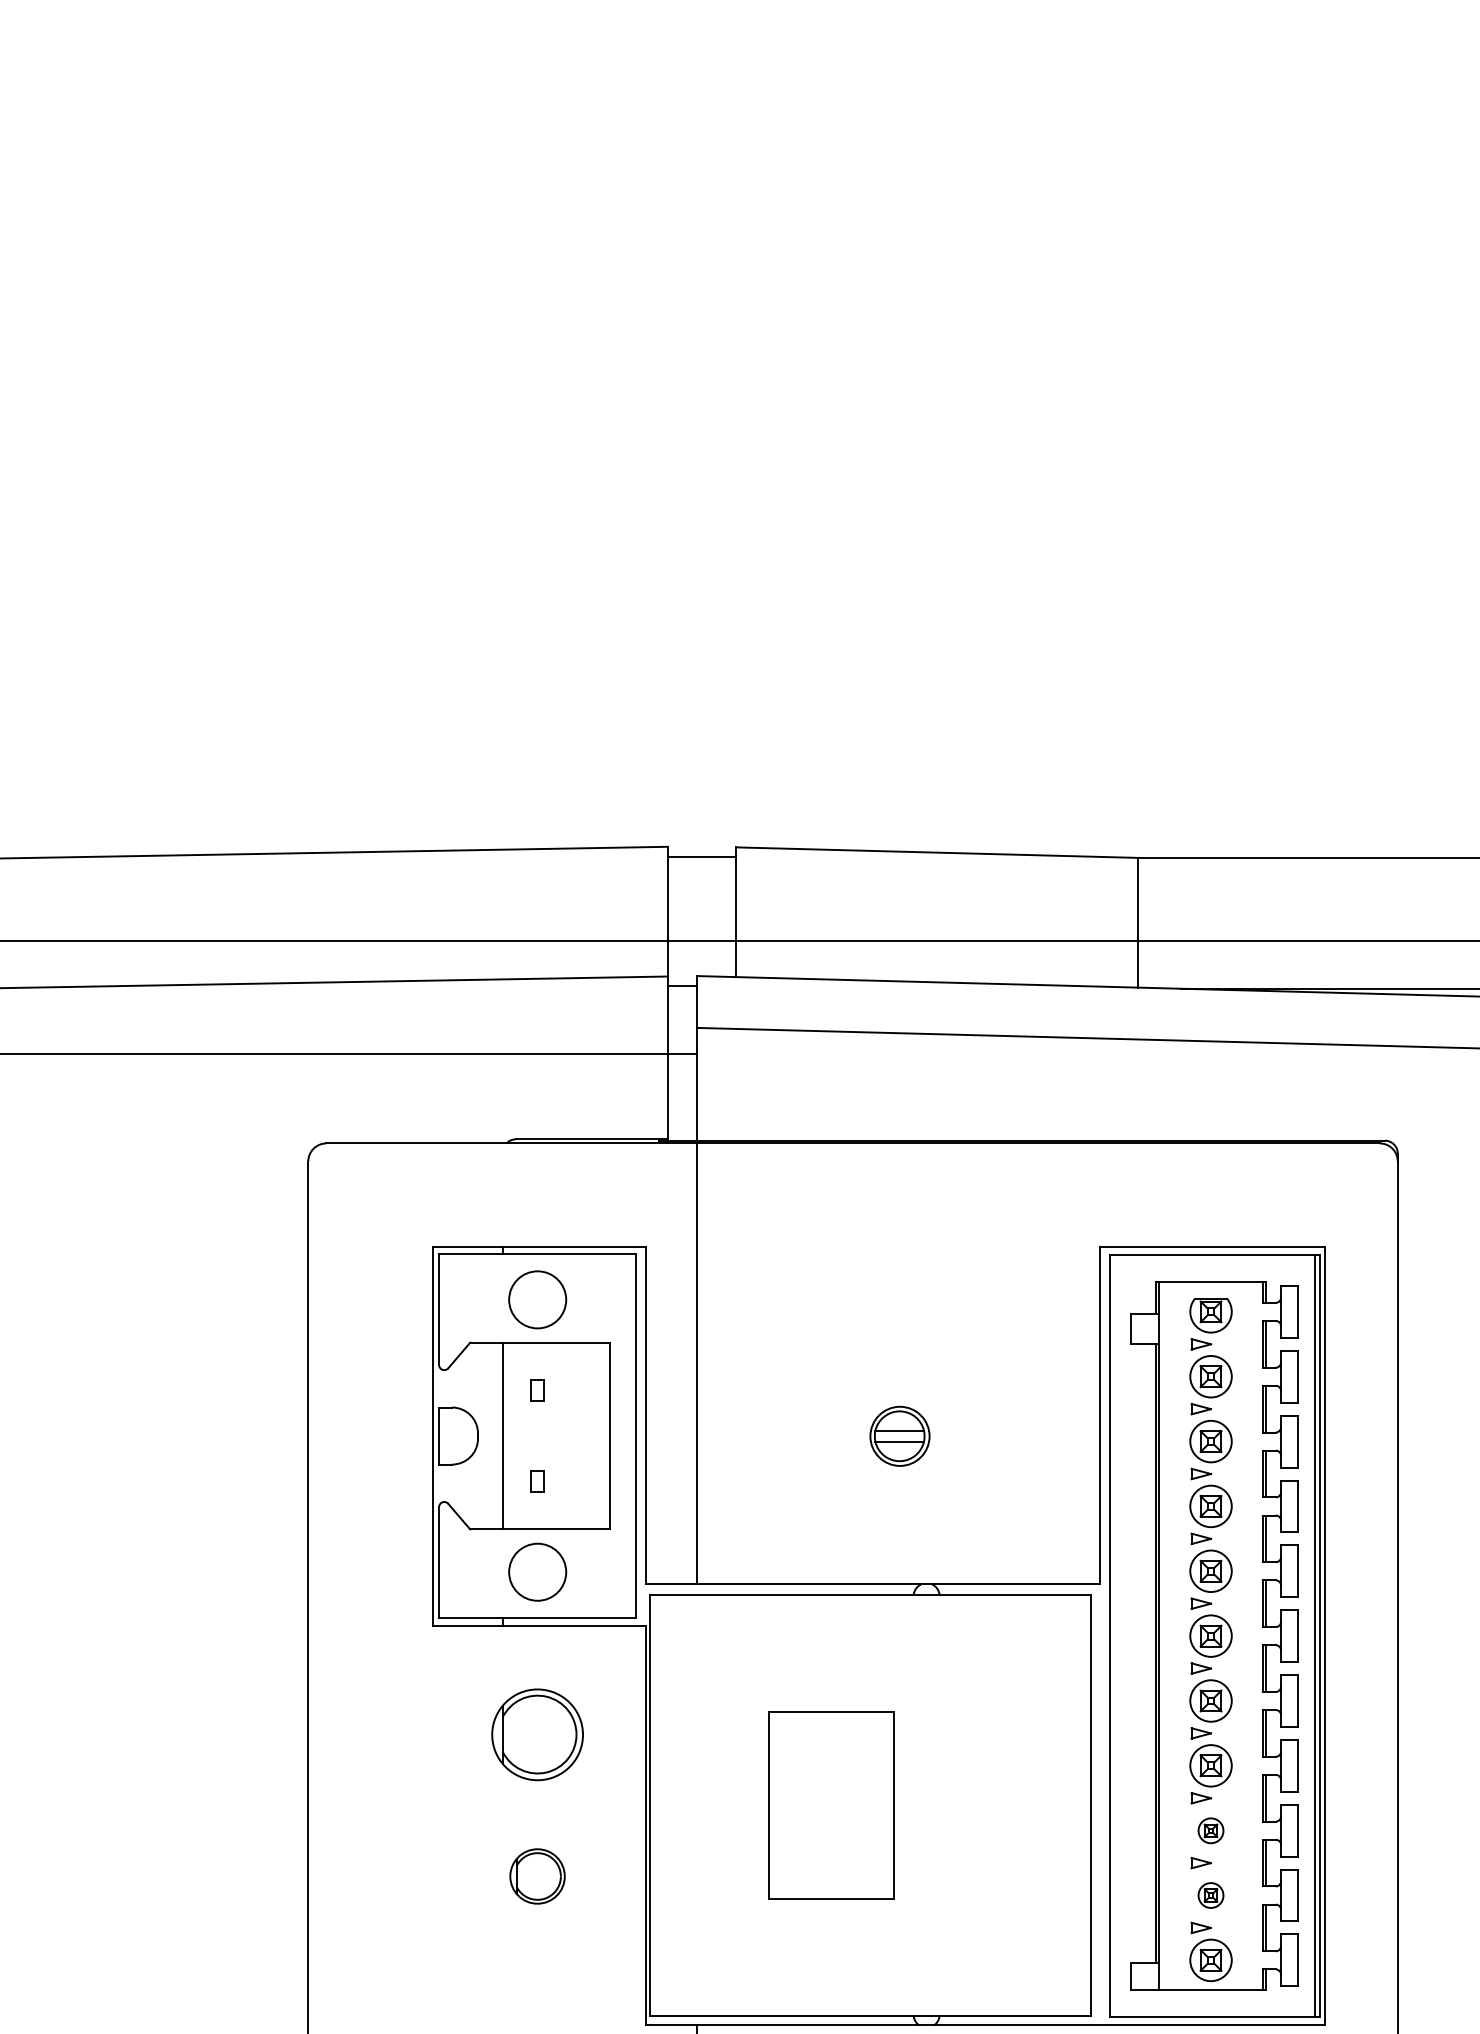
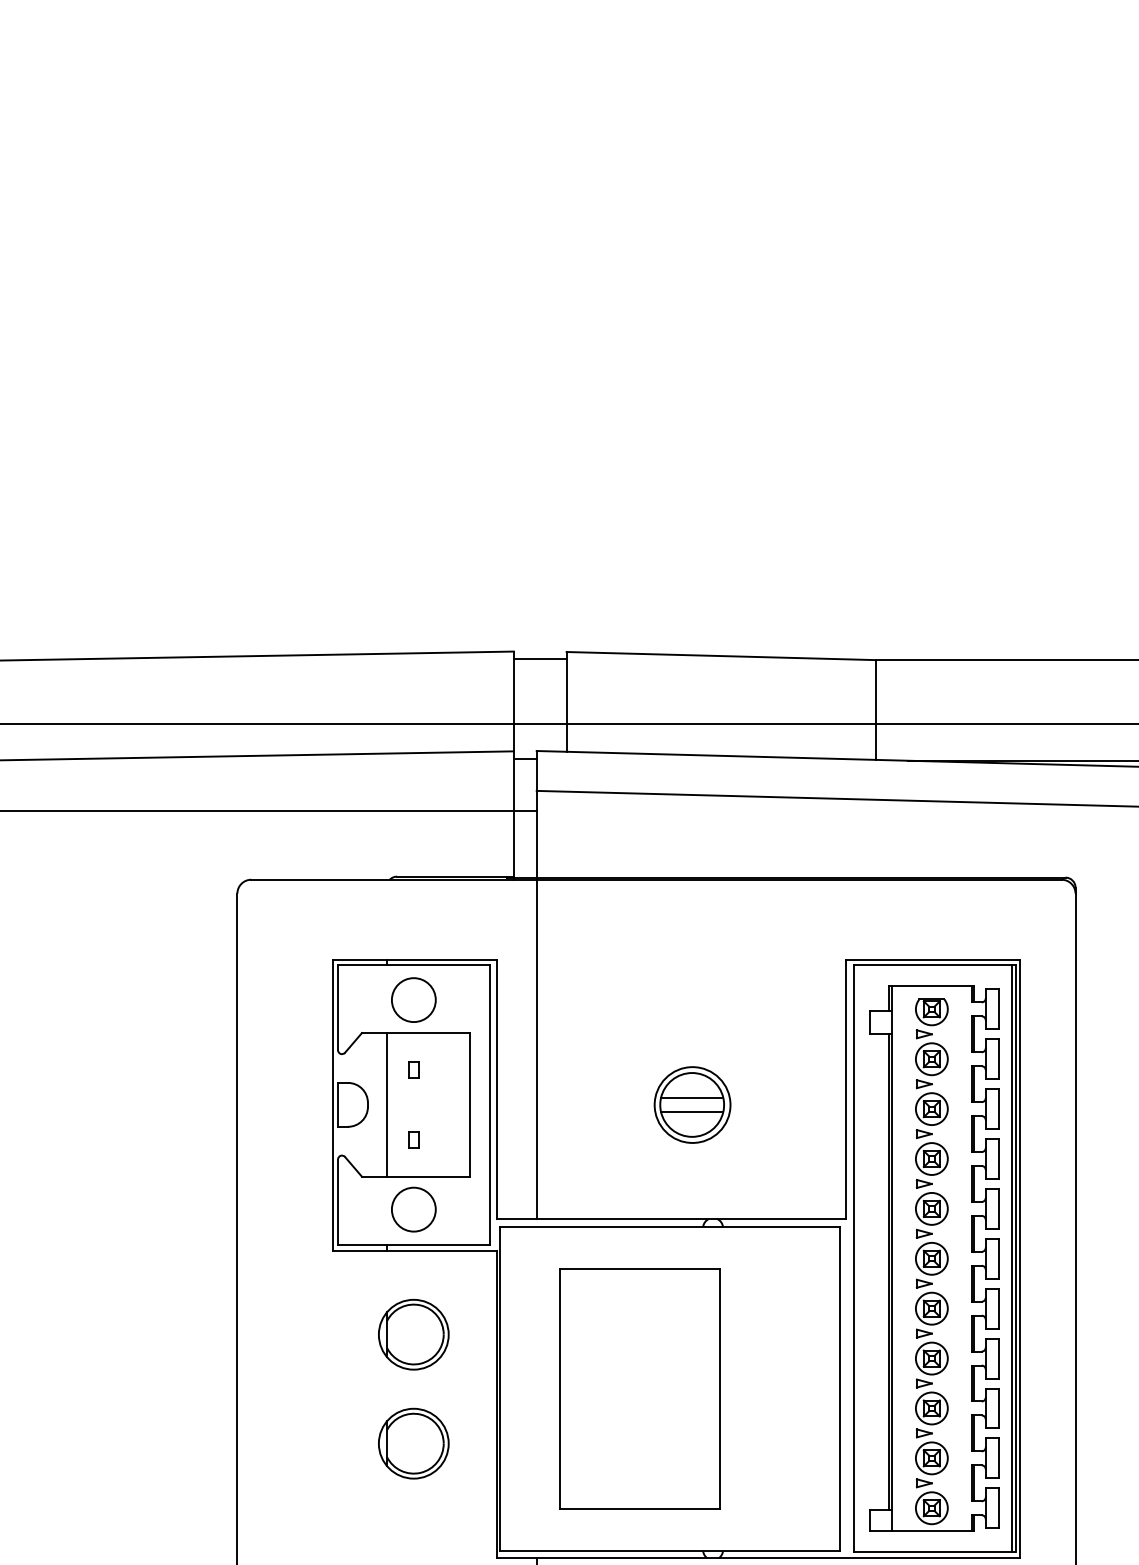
part: (899, 1436) -> (692, 1105), size x1.67
part: (831, 1805) -> (639, 1389), size x1.67
part: (1210, 1830) -> (931, 1408), size x1.67
part: (537, 1876) -> (413, 1443), size x1.67
part: (1210, 1895) -> (931, 1458), size x1.67

